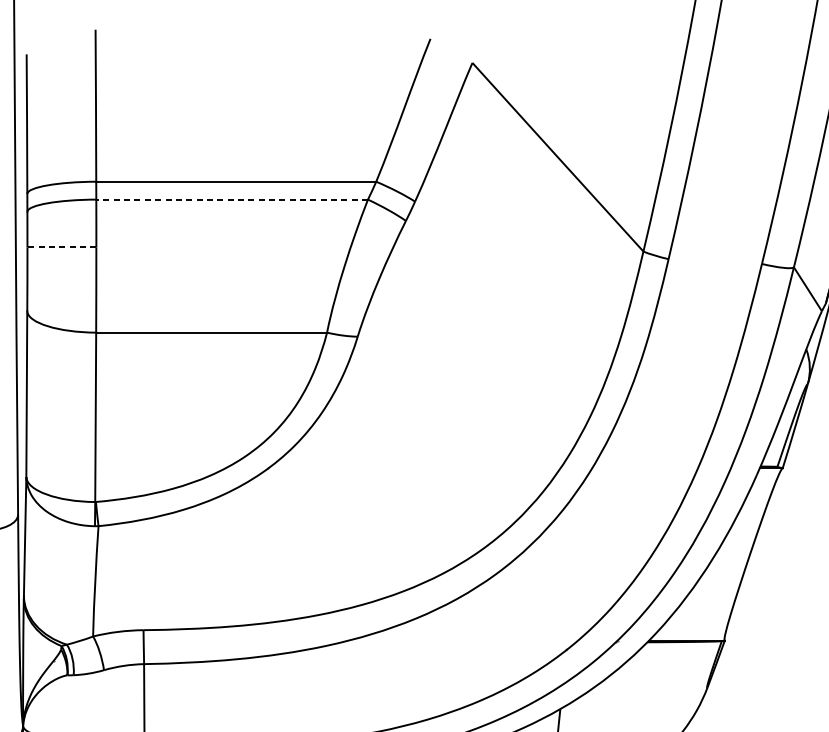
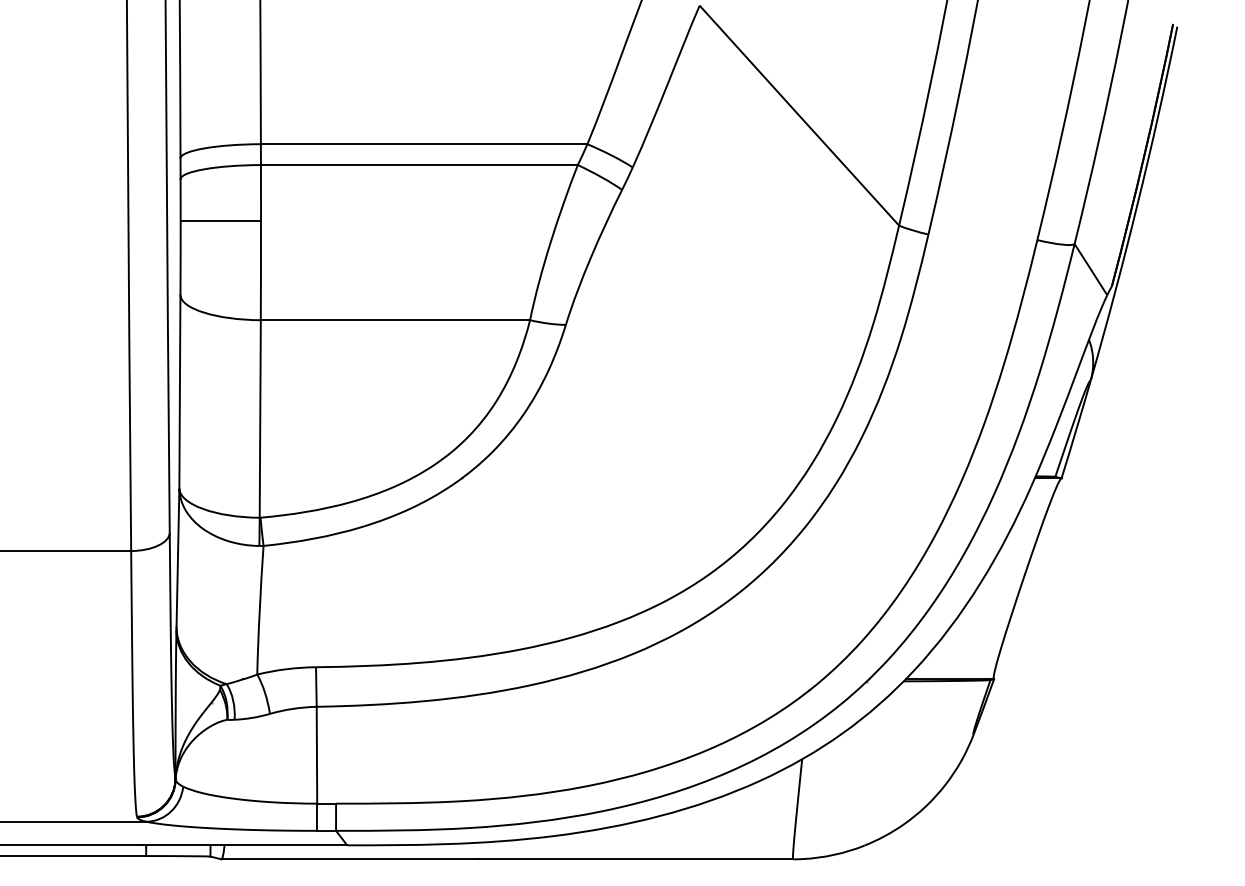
line: (231, 199) -> (418, 165), dashed -> solid
line: (61, 247) -> (220, 220), dashed -> solid

